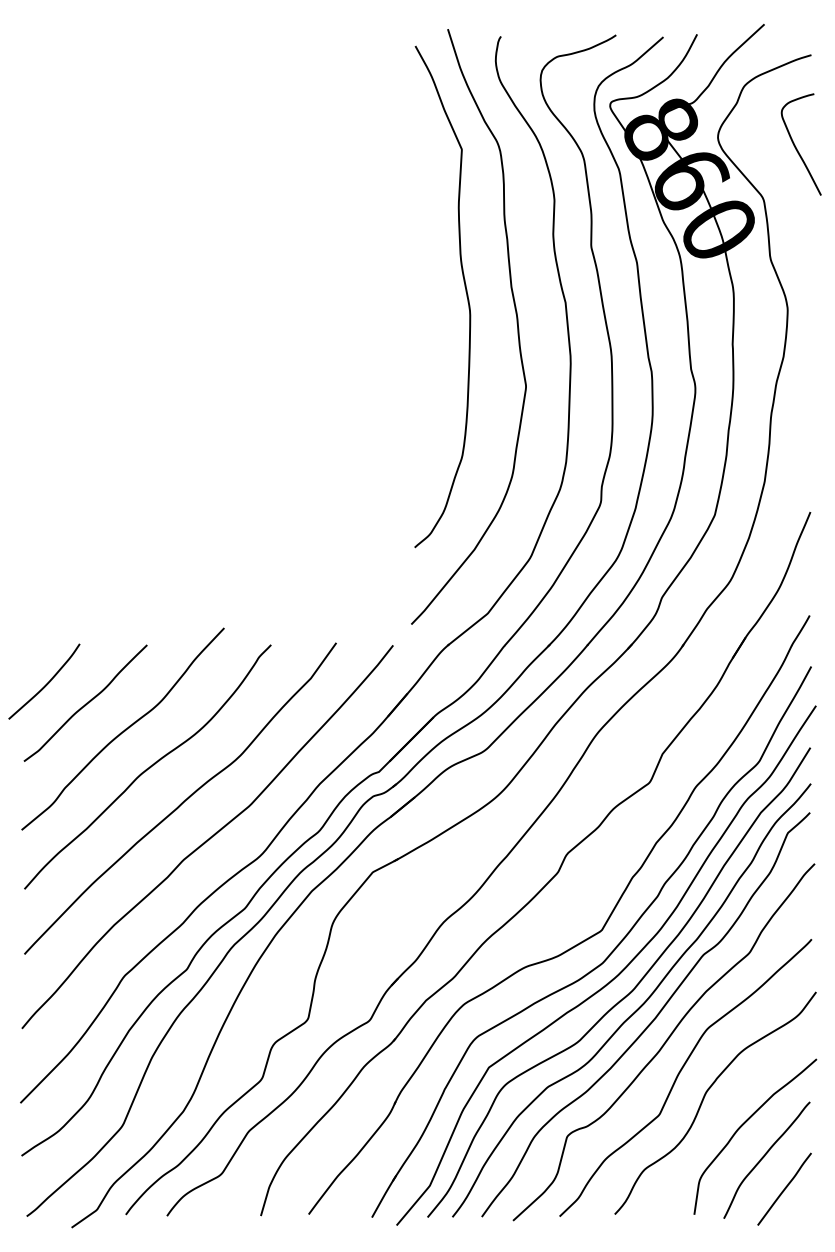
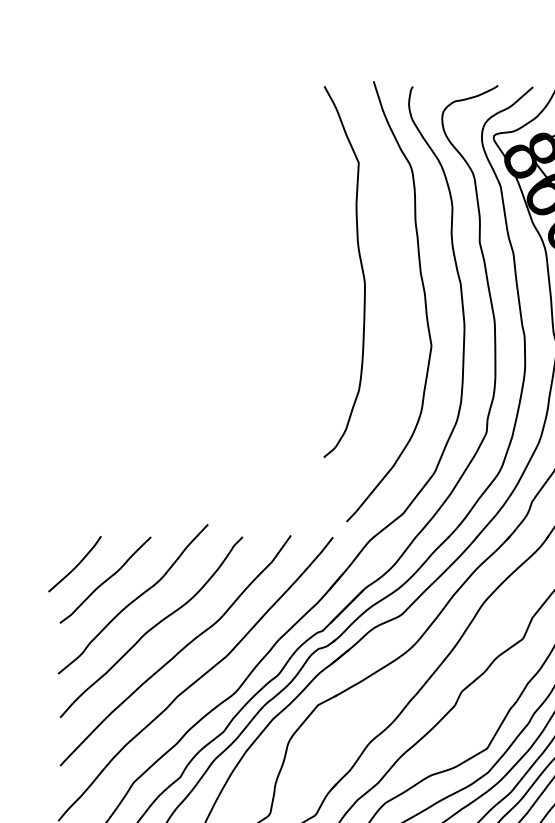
curve: (465, 292) -> (361, 268), moved

